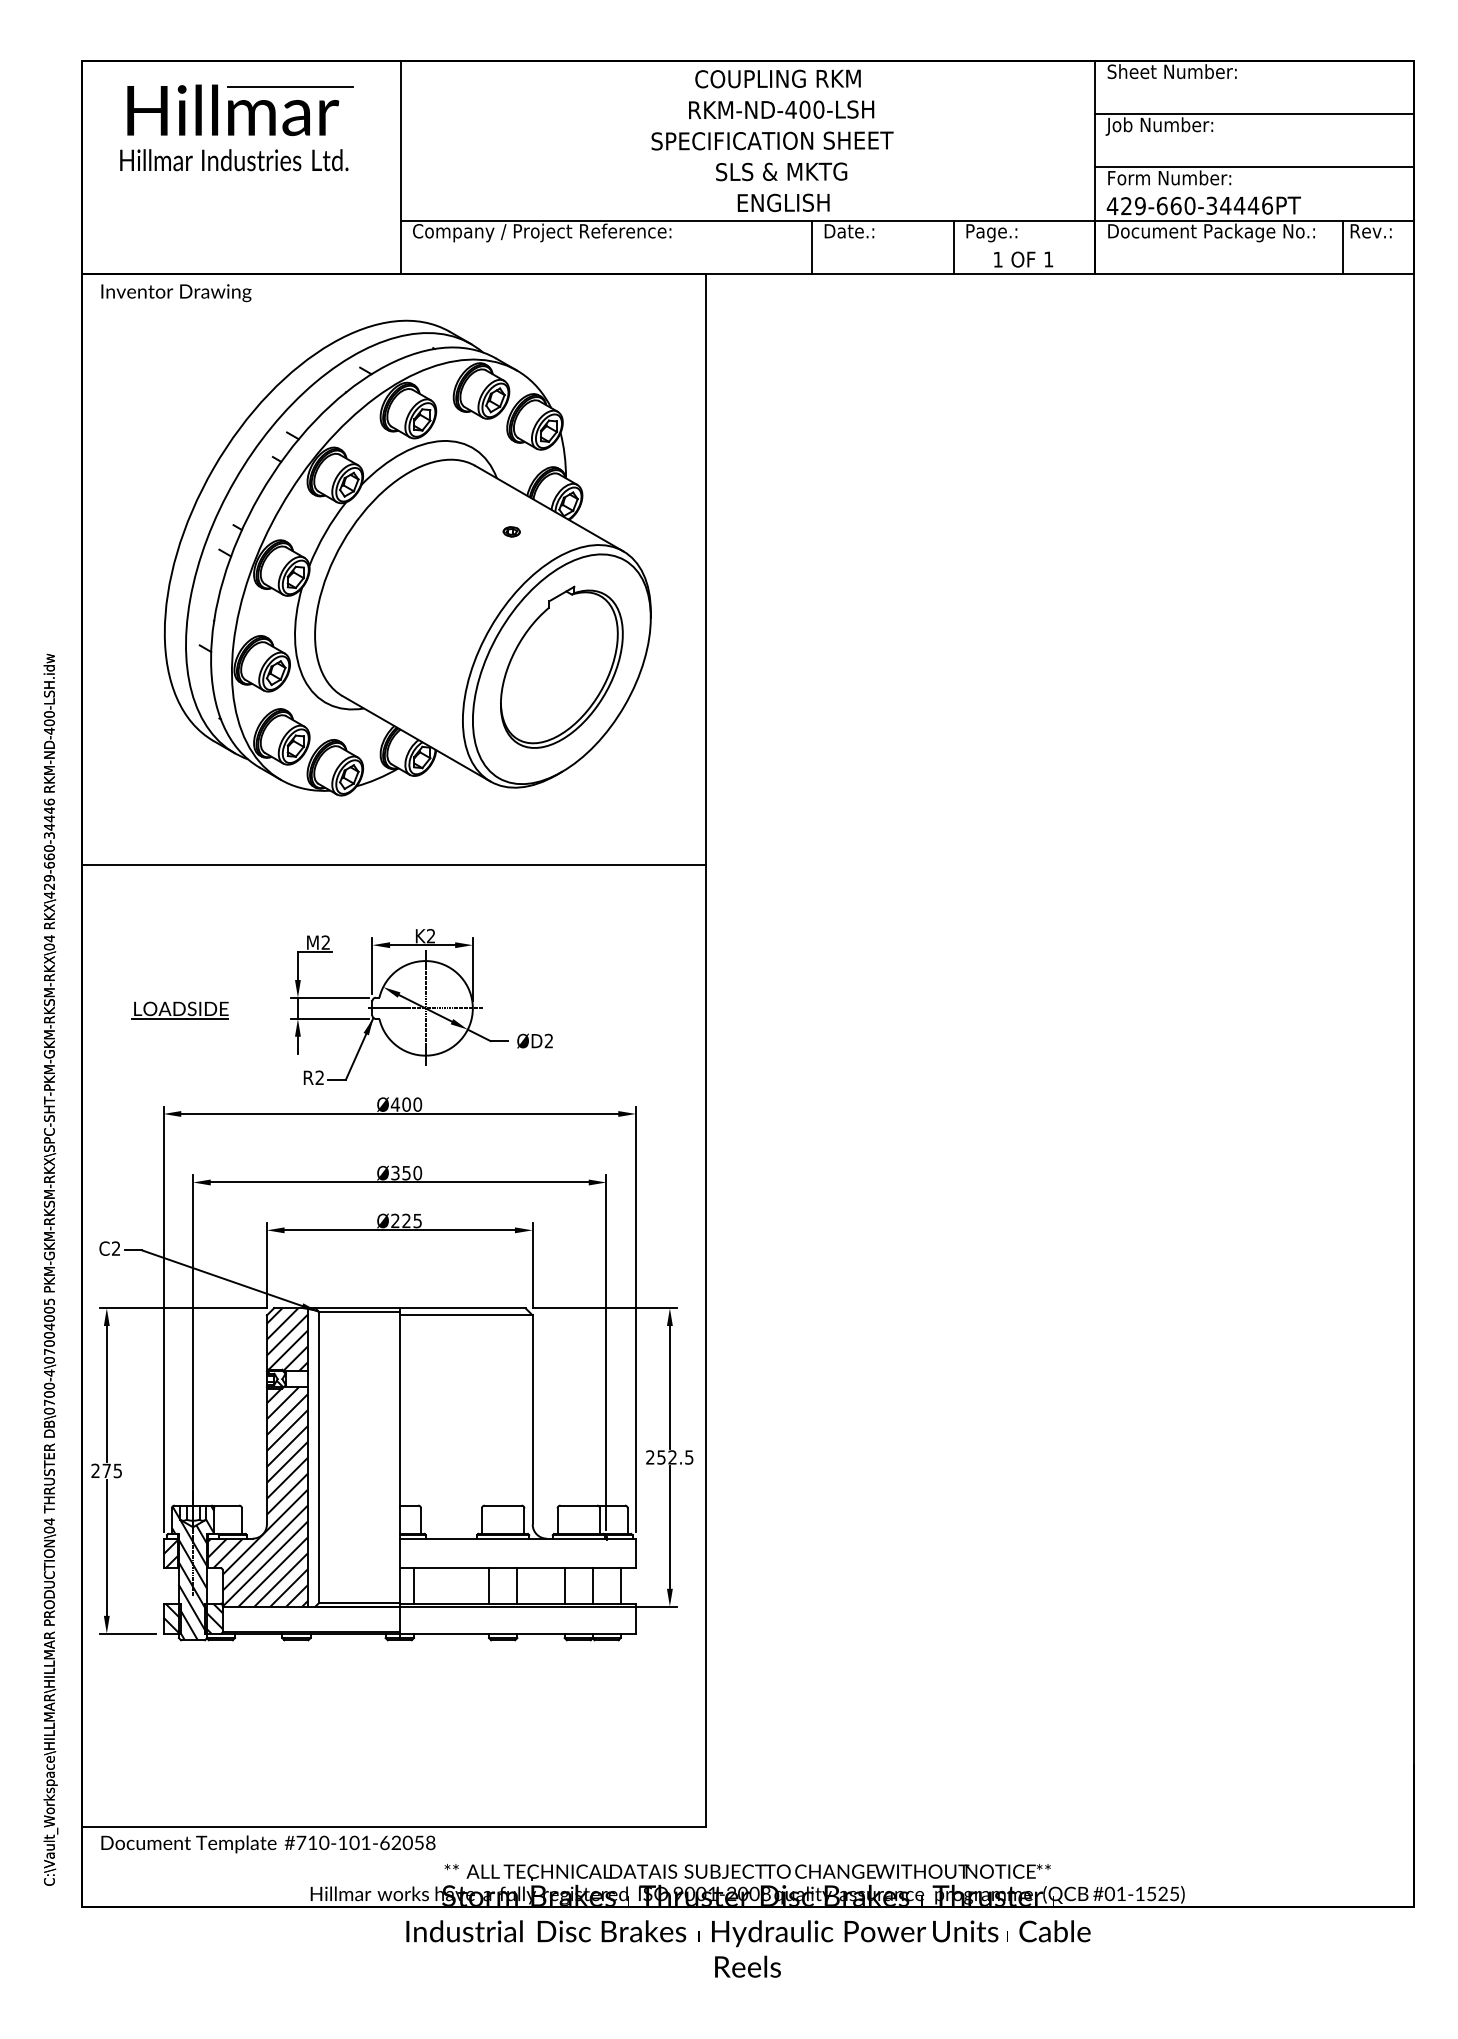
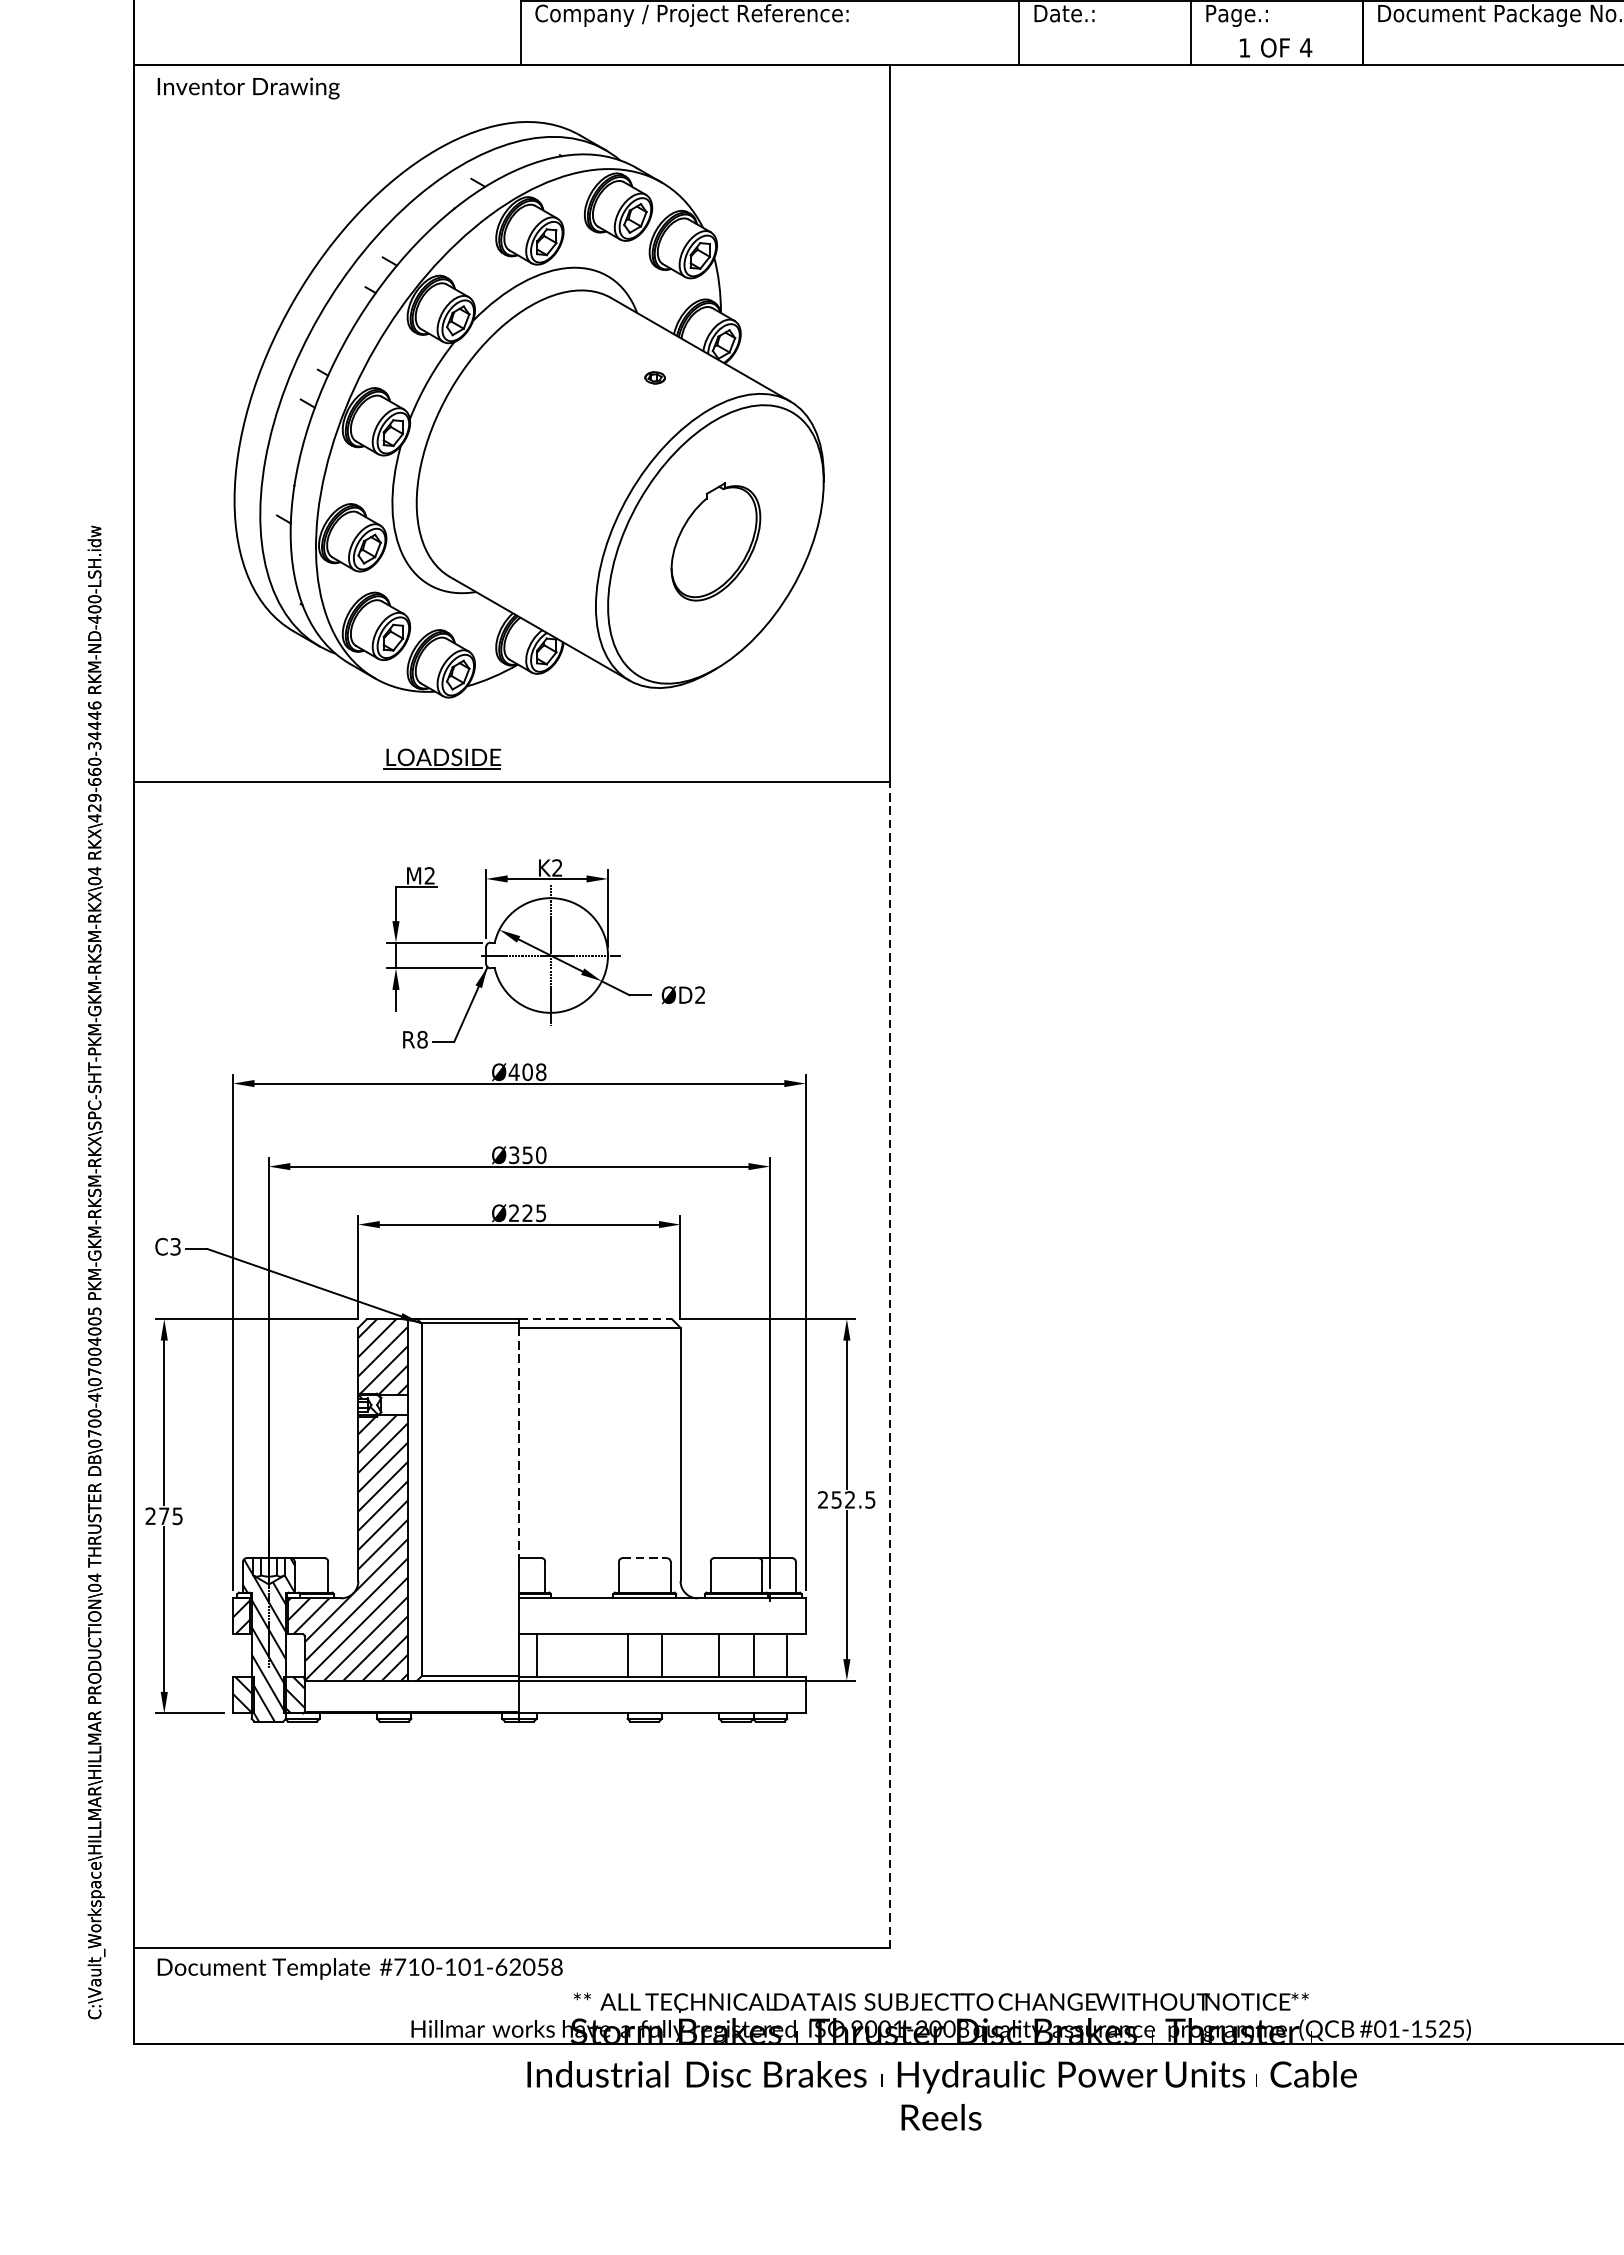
text: (1048, 259) -> (1305, 47), 1 -> 4
part: (561, 666) -> (715, 541), size x0.6
part: (179, 1010) -> (441, 759), moved
text: (319, 1077) -> (422, 1039), R2 -> R8
text: (417, 1104) -> (540, 1072), Ø400 -> Ø408
text: (116, 1248) -> (176, 1246), C2 -> C3
line: (462, 1308) -> (595, 1319), solid -> dashed
line: (705, 1345) -> (890, 1364), solid -> dashed
line: (399, 1411) -> (519, 1444), solid -> dashed
line: (503, 1505) -> (645, 1558), solid -> dashed

